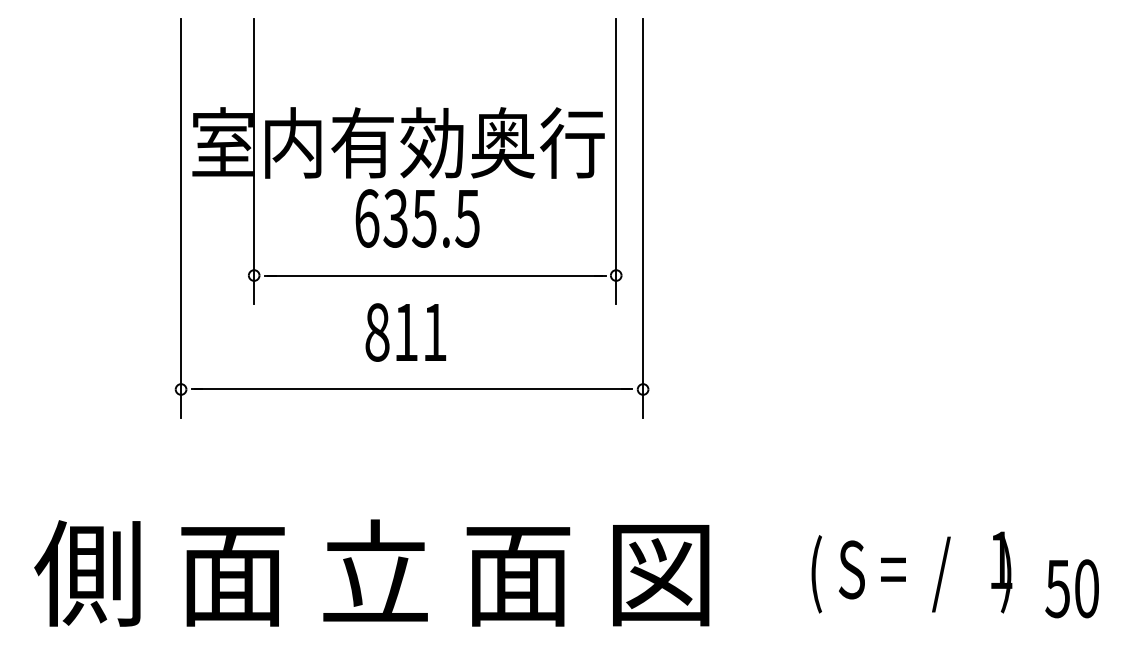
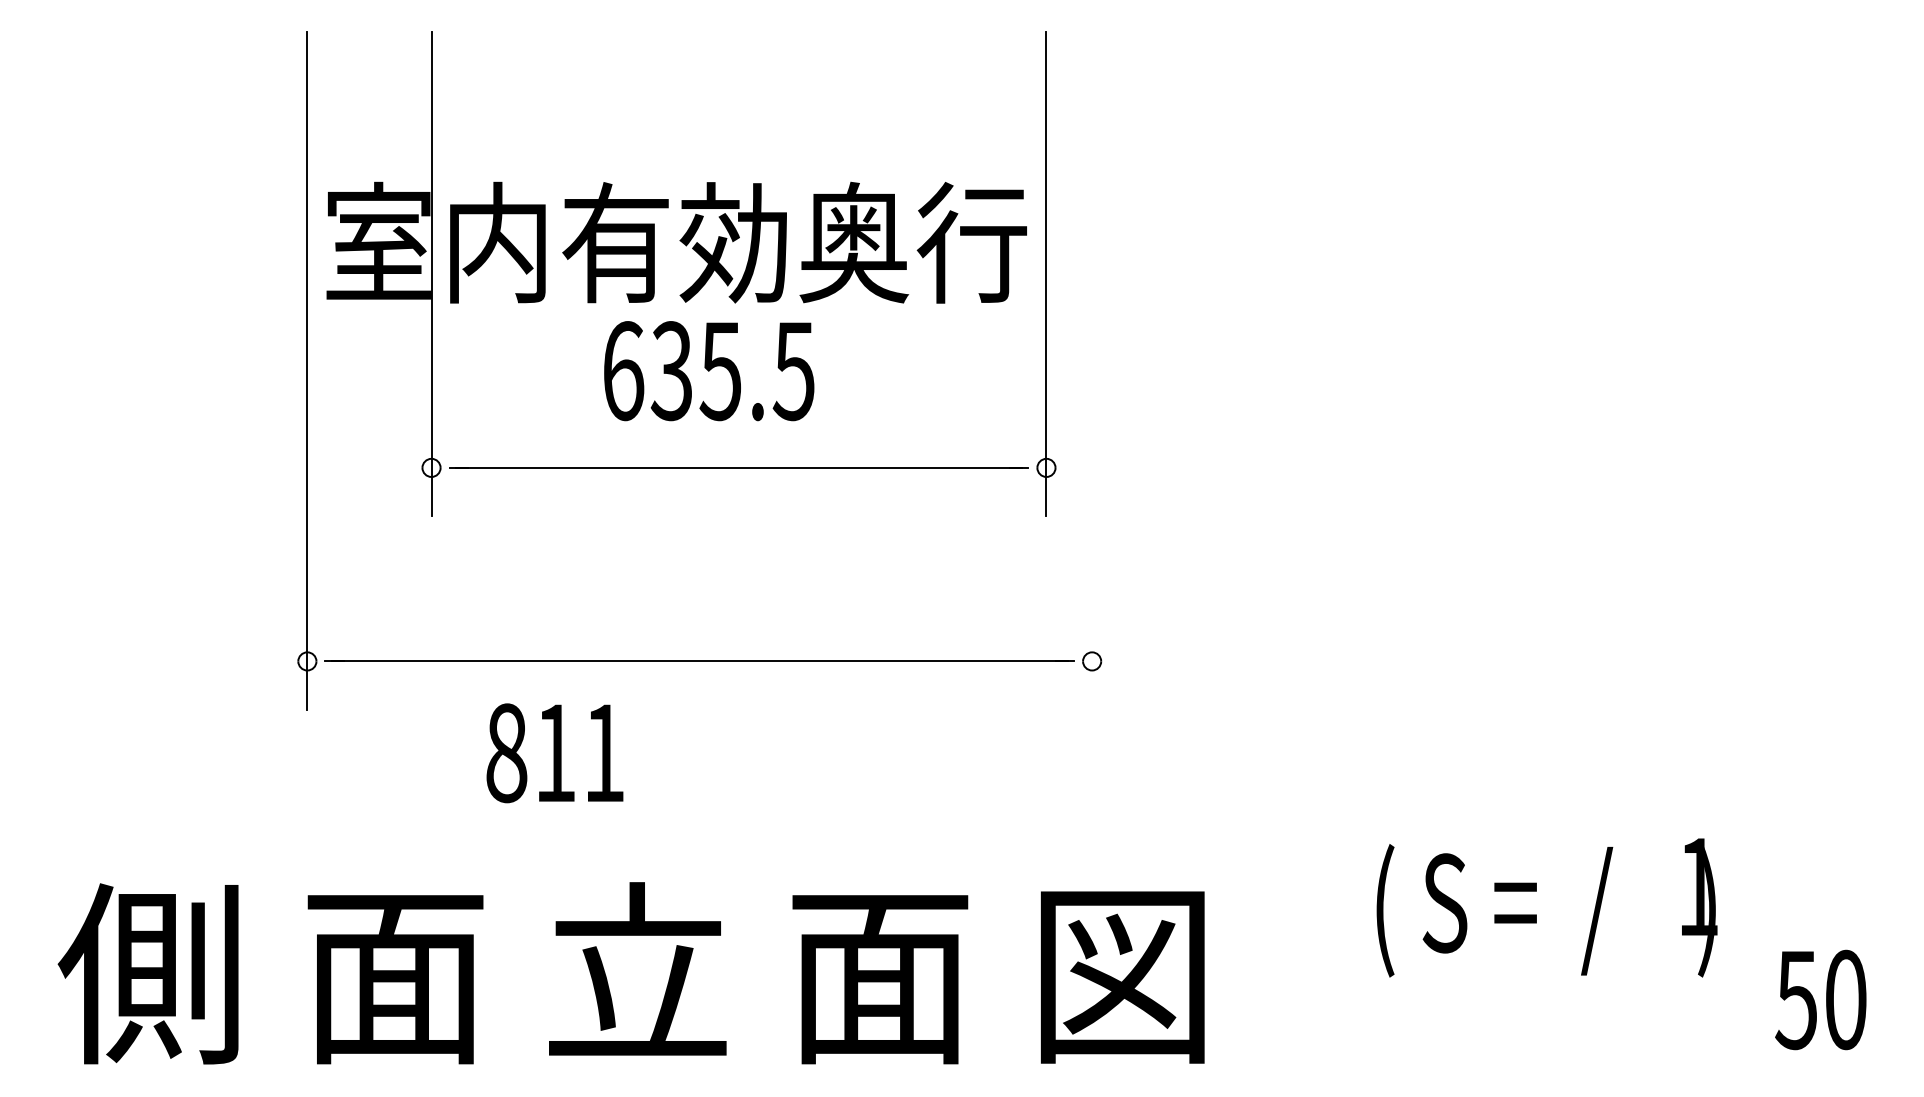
line: (643, 218) -> (1092, 371), removed
text: (405, 332) -> (554, 753), moved
text: (911, 572) -> (1546, 907), moved

